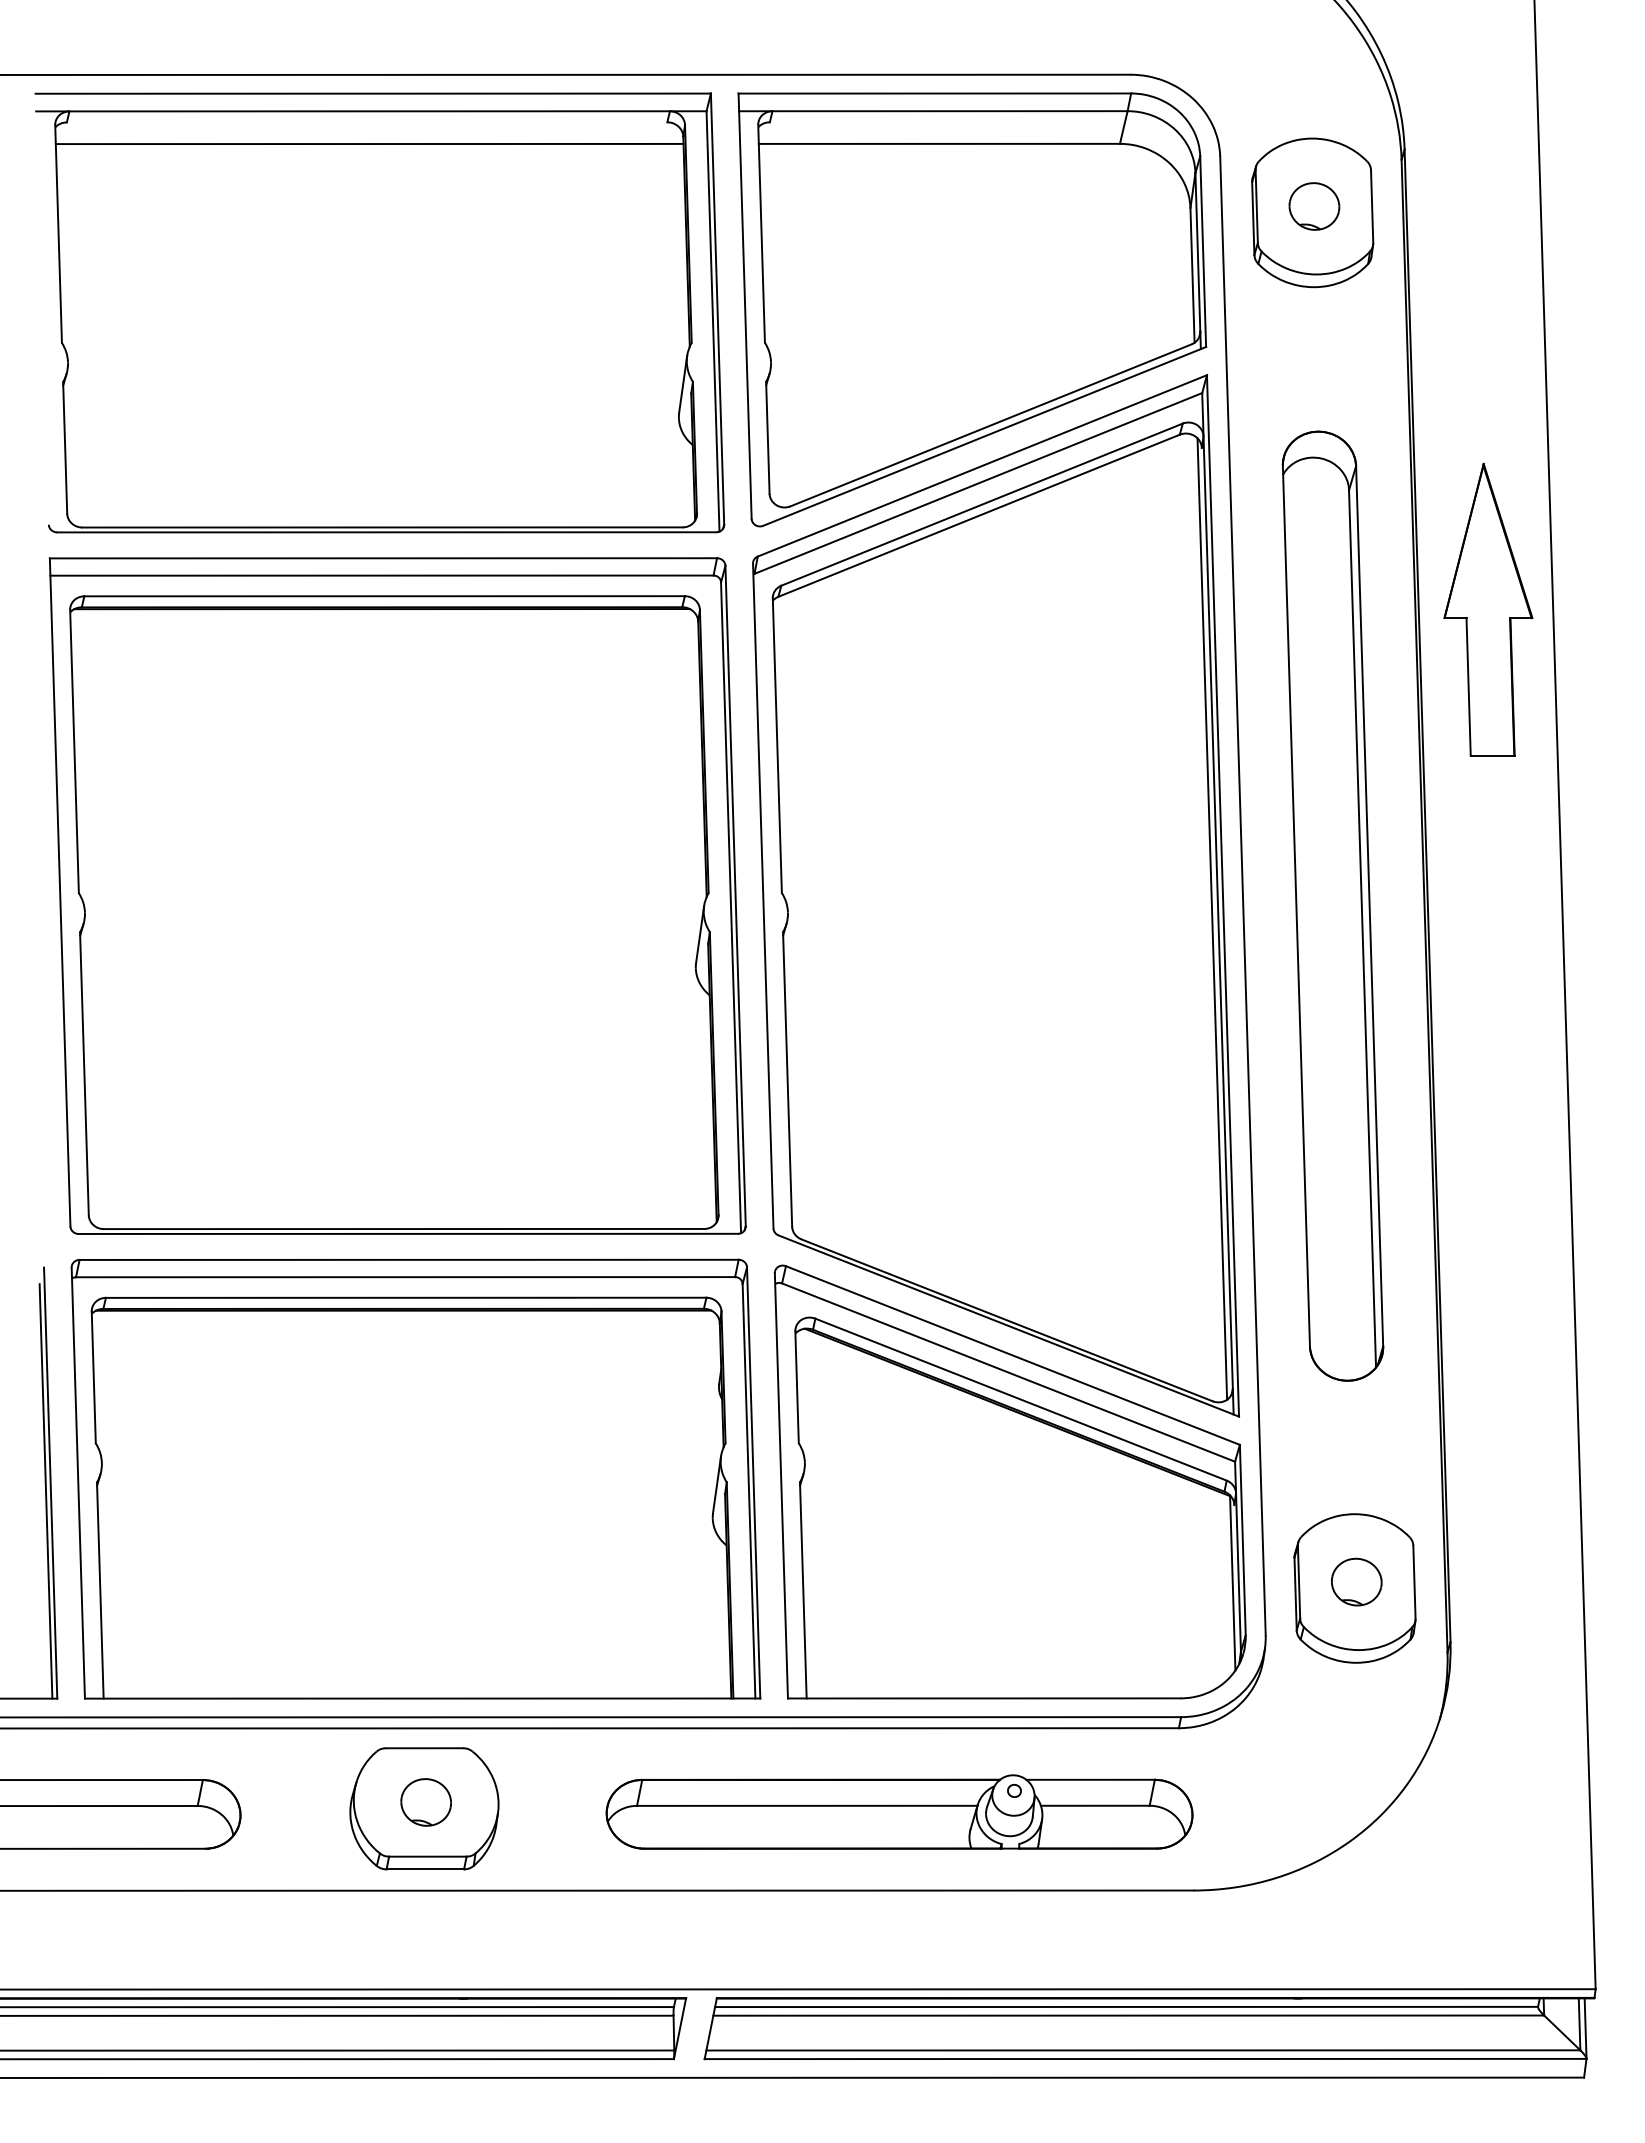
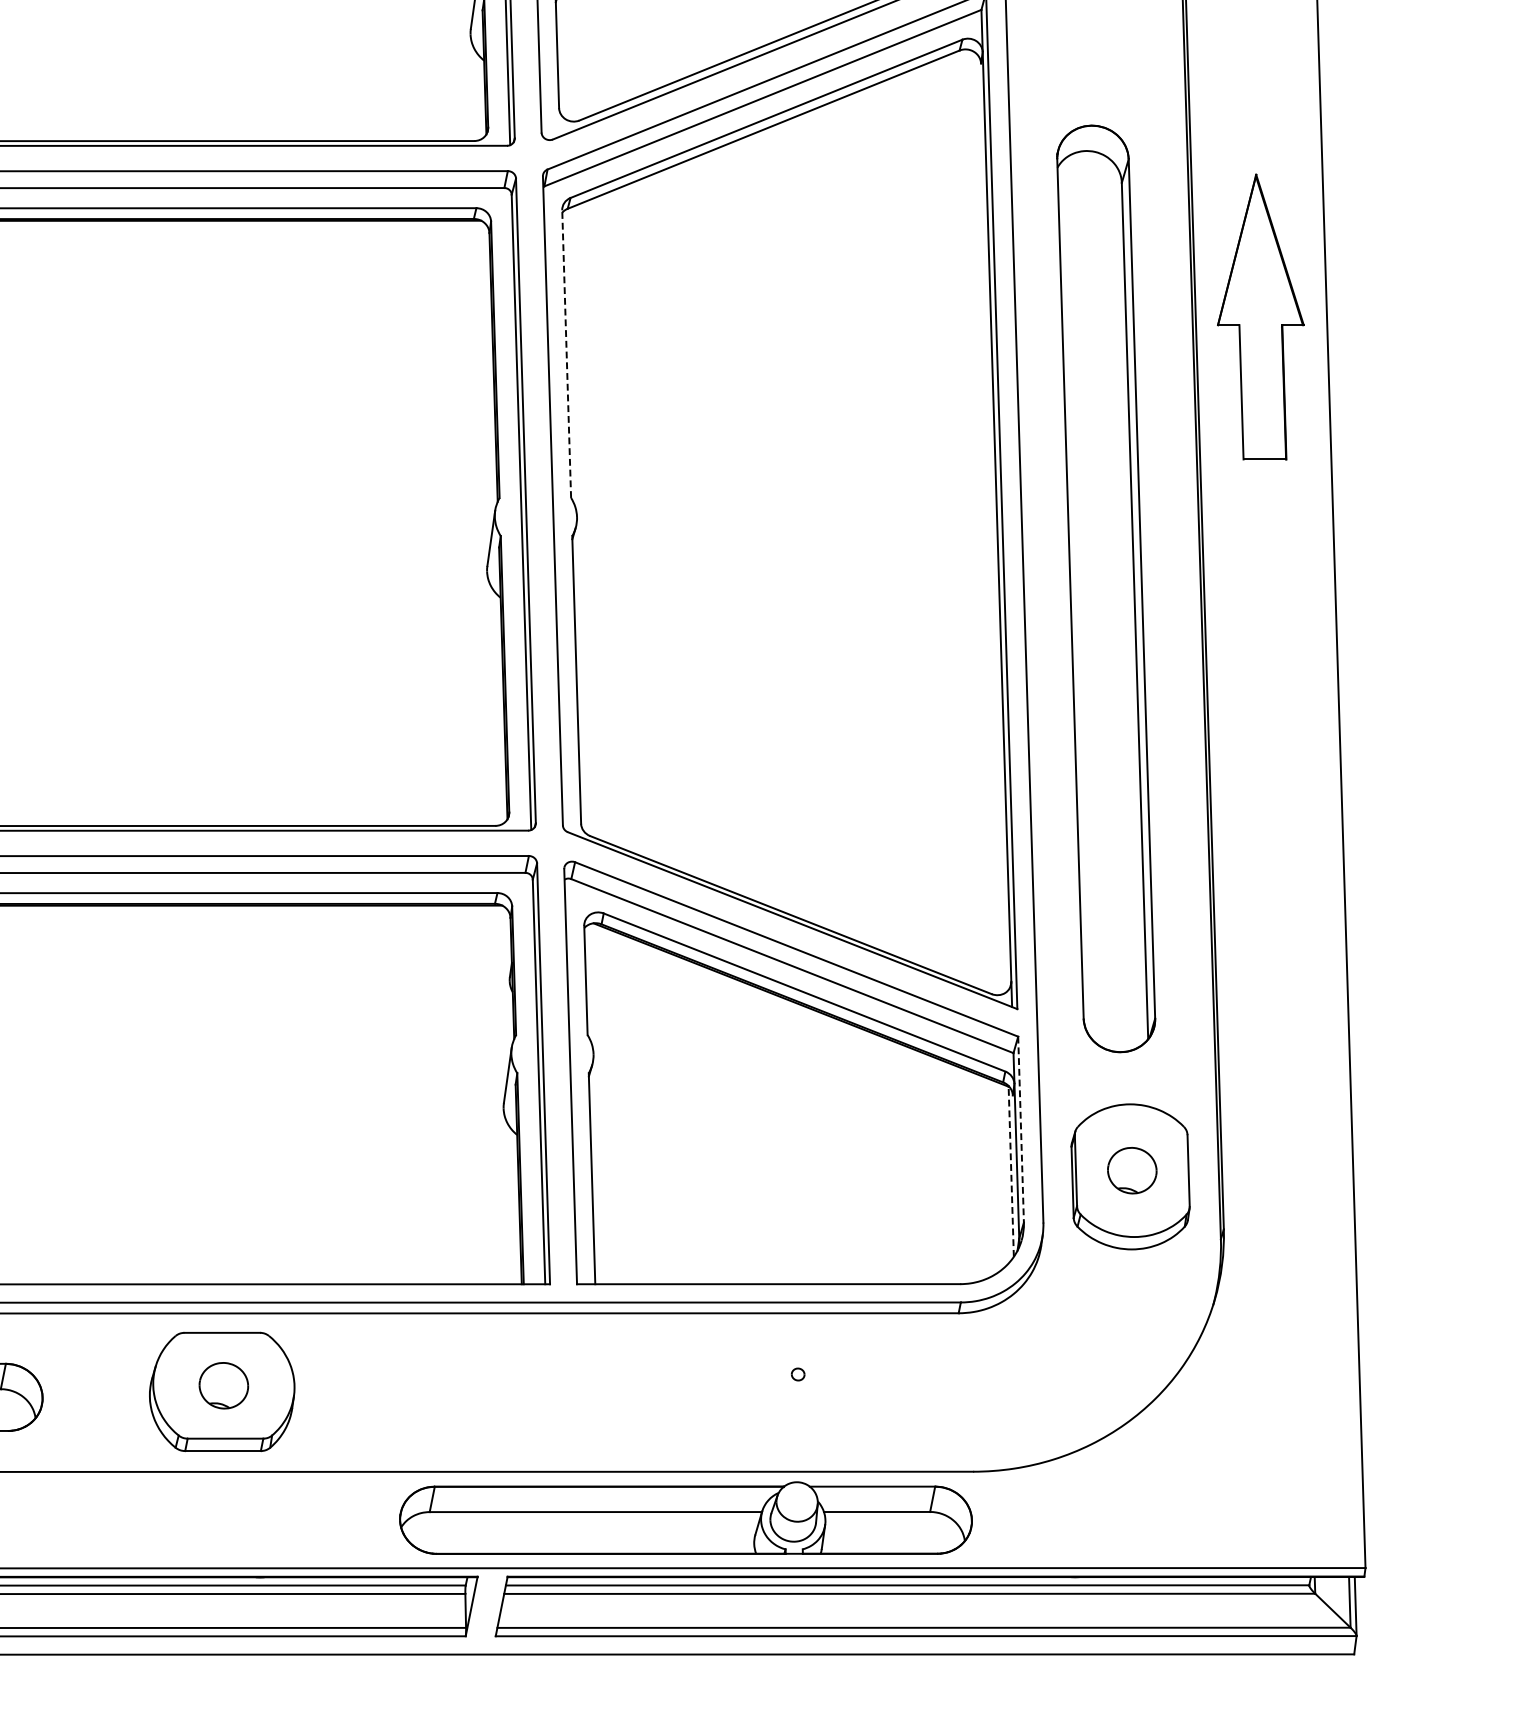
part: (1488, 609) -> (1260, 316), moved
line: (777, 745) -> (566, 353), solid -> dashed
part: (1332, 905) -> (1105, 588), moved
line: (1212, 918) -> (991, 522), removed
line: (1242, 1540) -> (1020, 1130), solid -> dashed
line: (1232, 1582) -> (1011, 1171), solid -> dashed
part: (899, 1811) -> (685, 1517), moved

